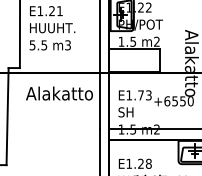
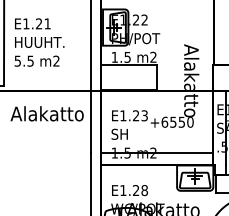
text: (68, 45) -> (56, 61), m3 -> m2
text: (141, 95) -> (136, 115), E1.73 -> E1.23

